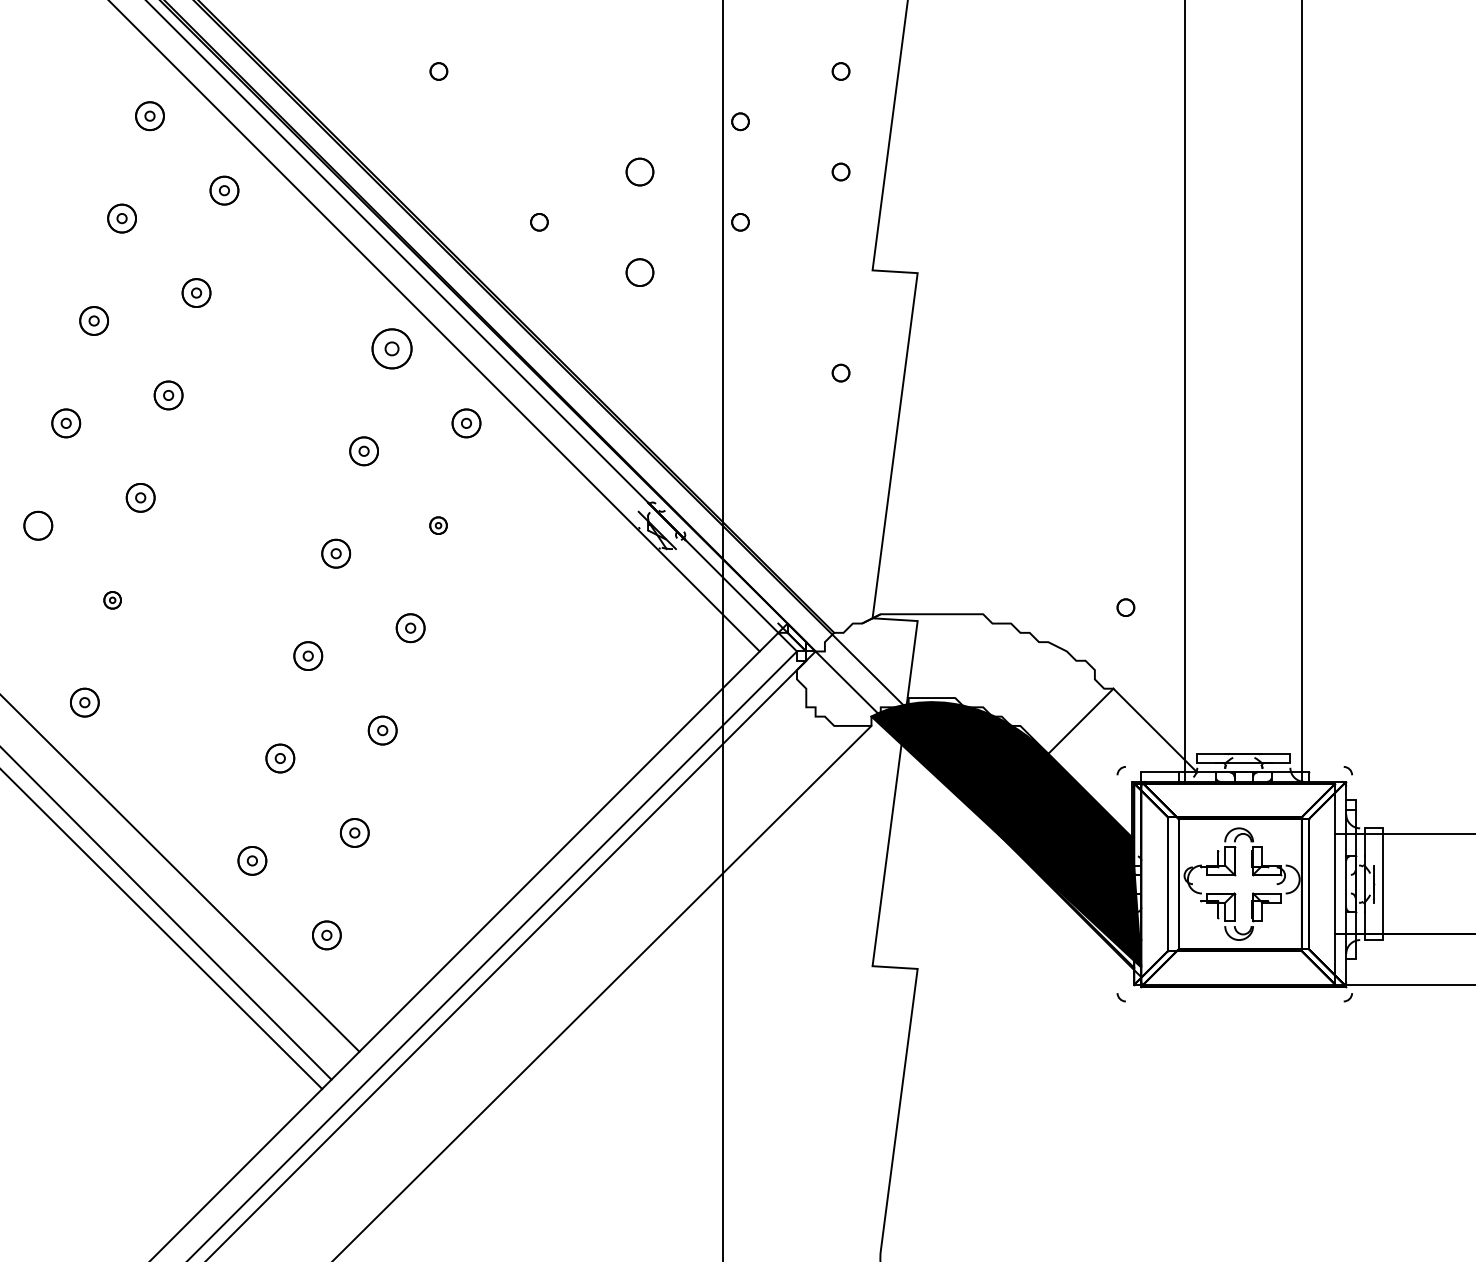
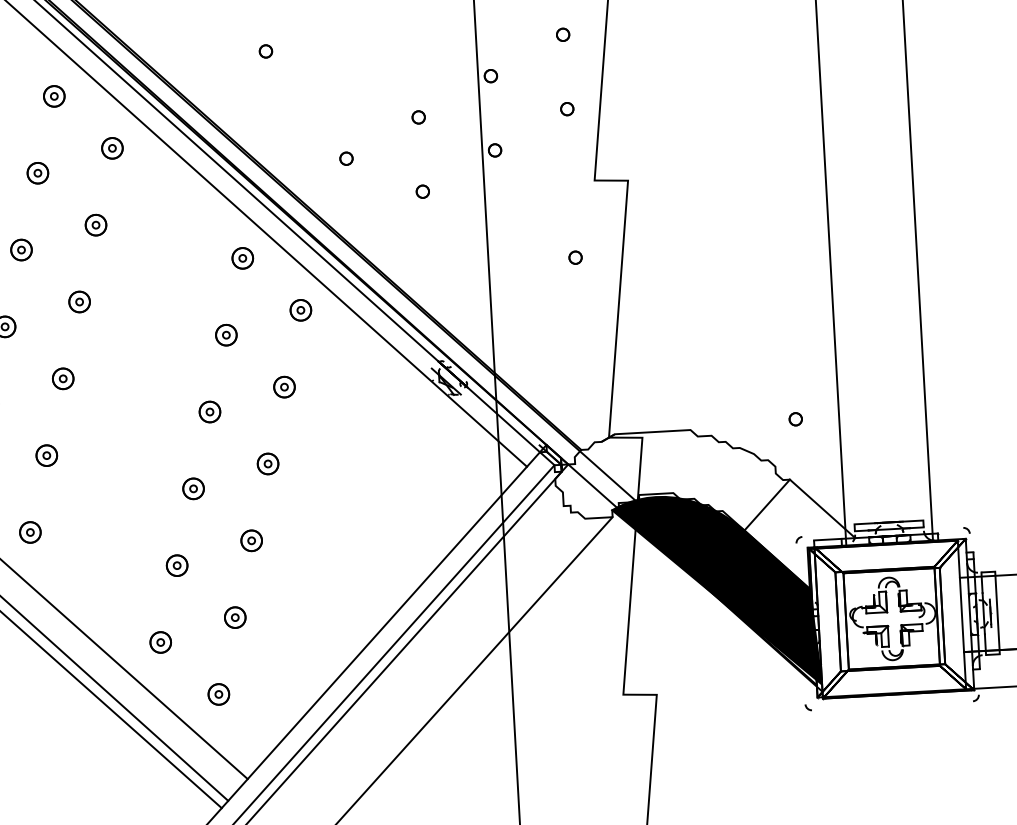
part: (639, 171) -> (418, 117), size x0.62
part: (639, 272) -> (422, 191), size x0.62
part: (391, 348) -> (242, 258), size x0.71
part: (438, 525) -> (284, 386), size x1.67
part: (112, 600) -> (46, 455), size x1.67

